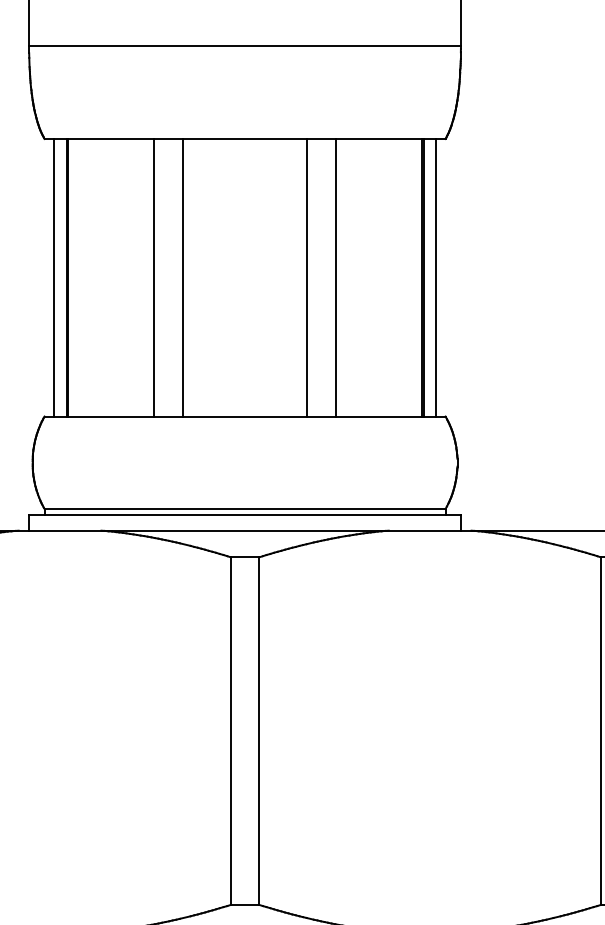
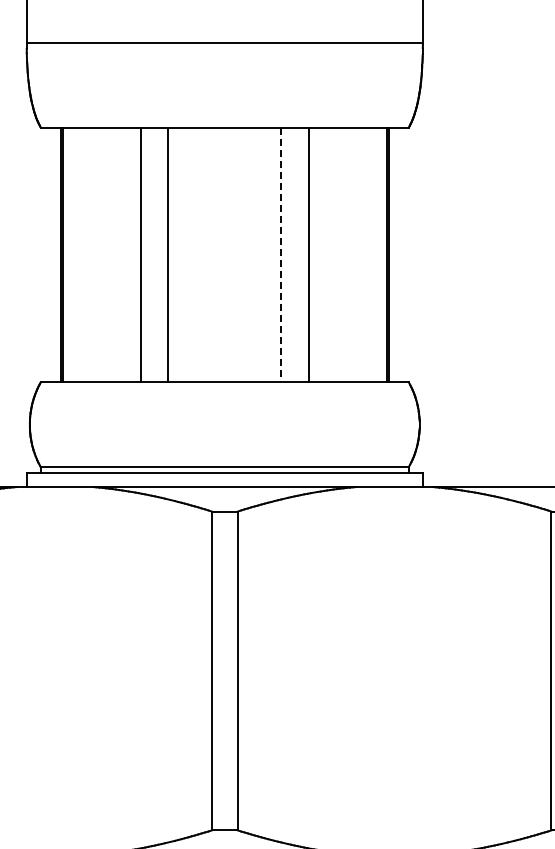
line: (54, 277) -> (49, 254), removed
line: (435, 277) -> (399, 254), removed
line: (306, 278) -> (281, 255), solid -> dashed

